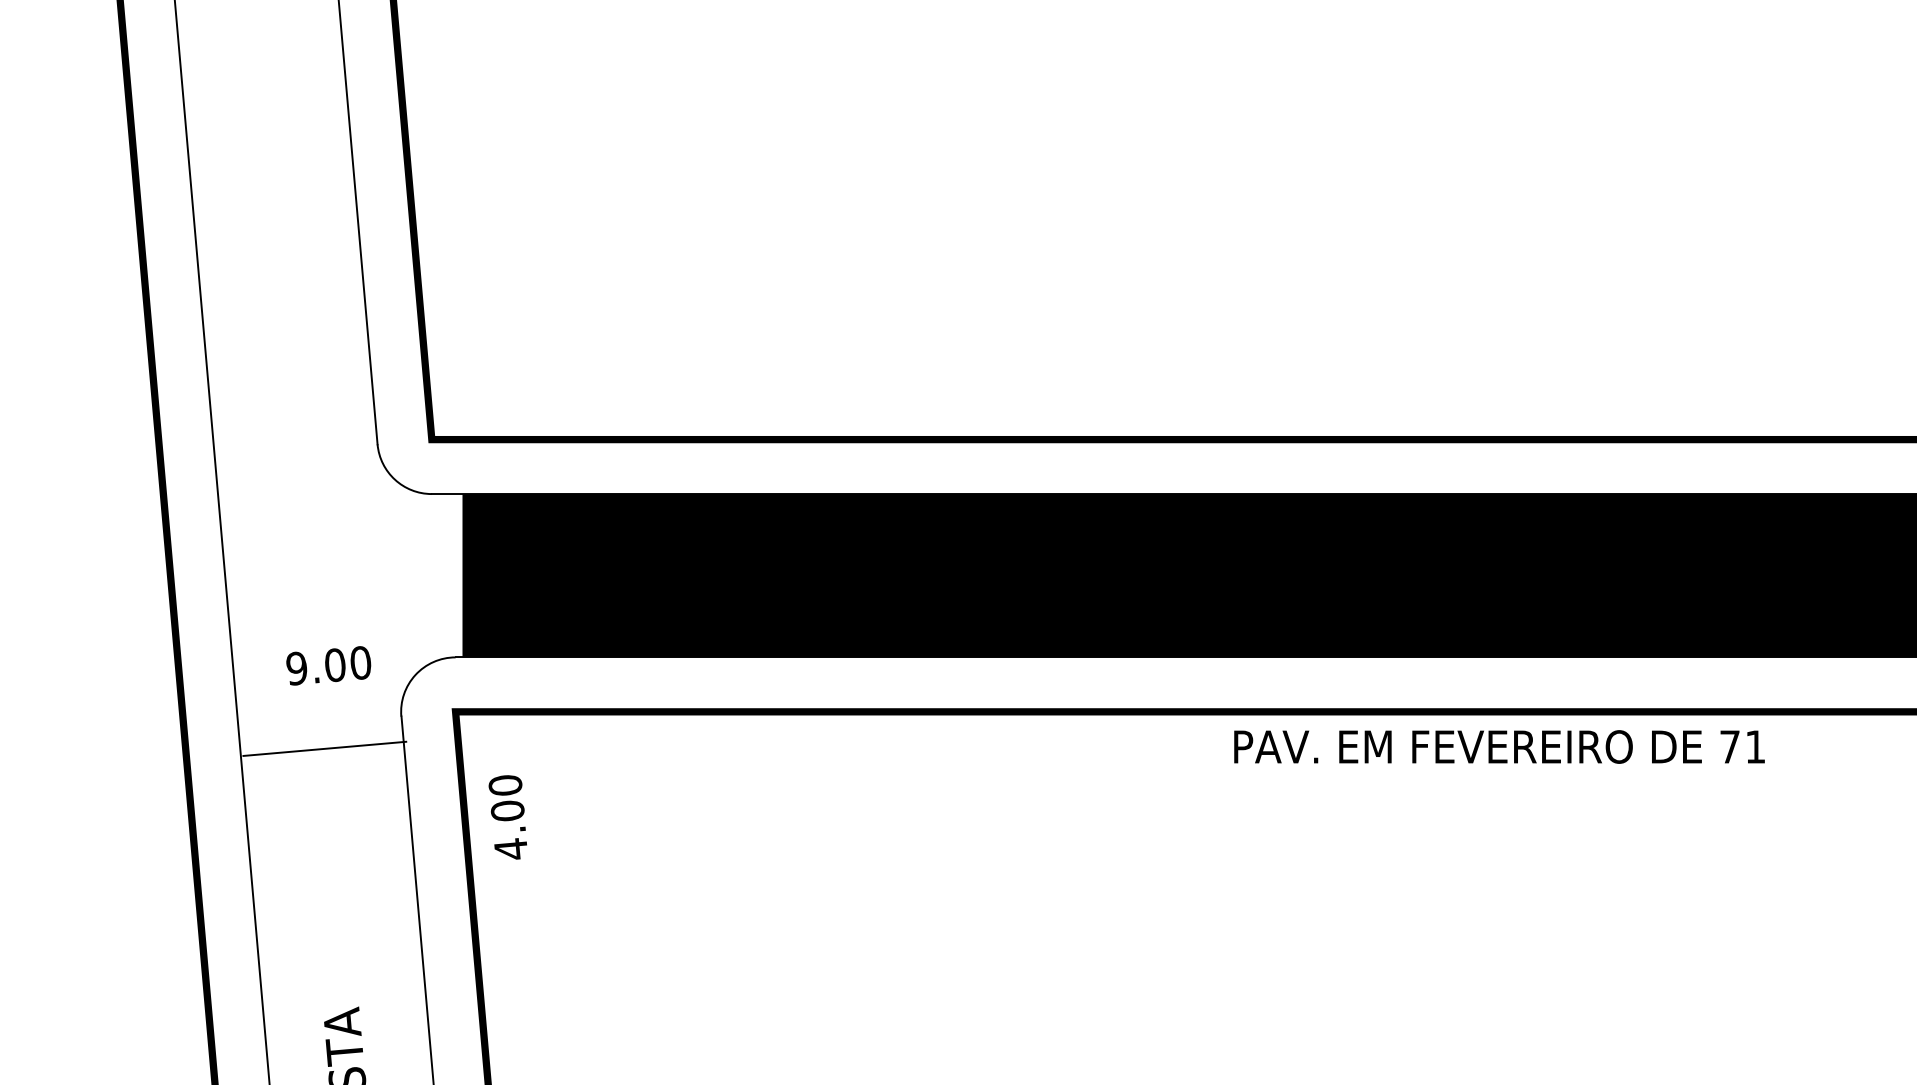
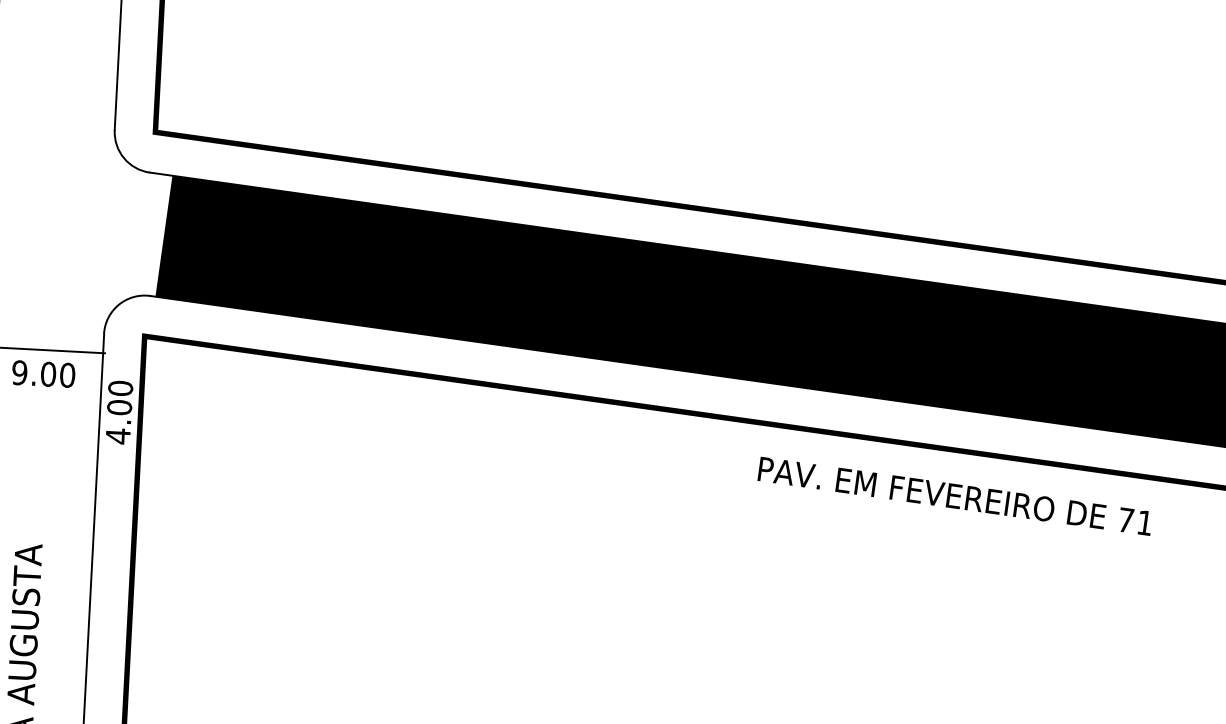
text: (328, 665) -> (43, 373), moved
text: (1499, 746) -> (955, 496), moved
text: (507, 817) -> (118, 412), moved

